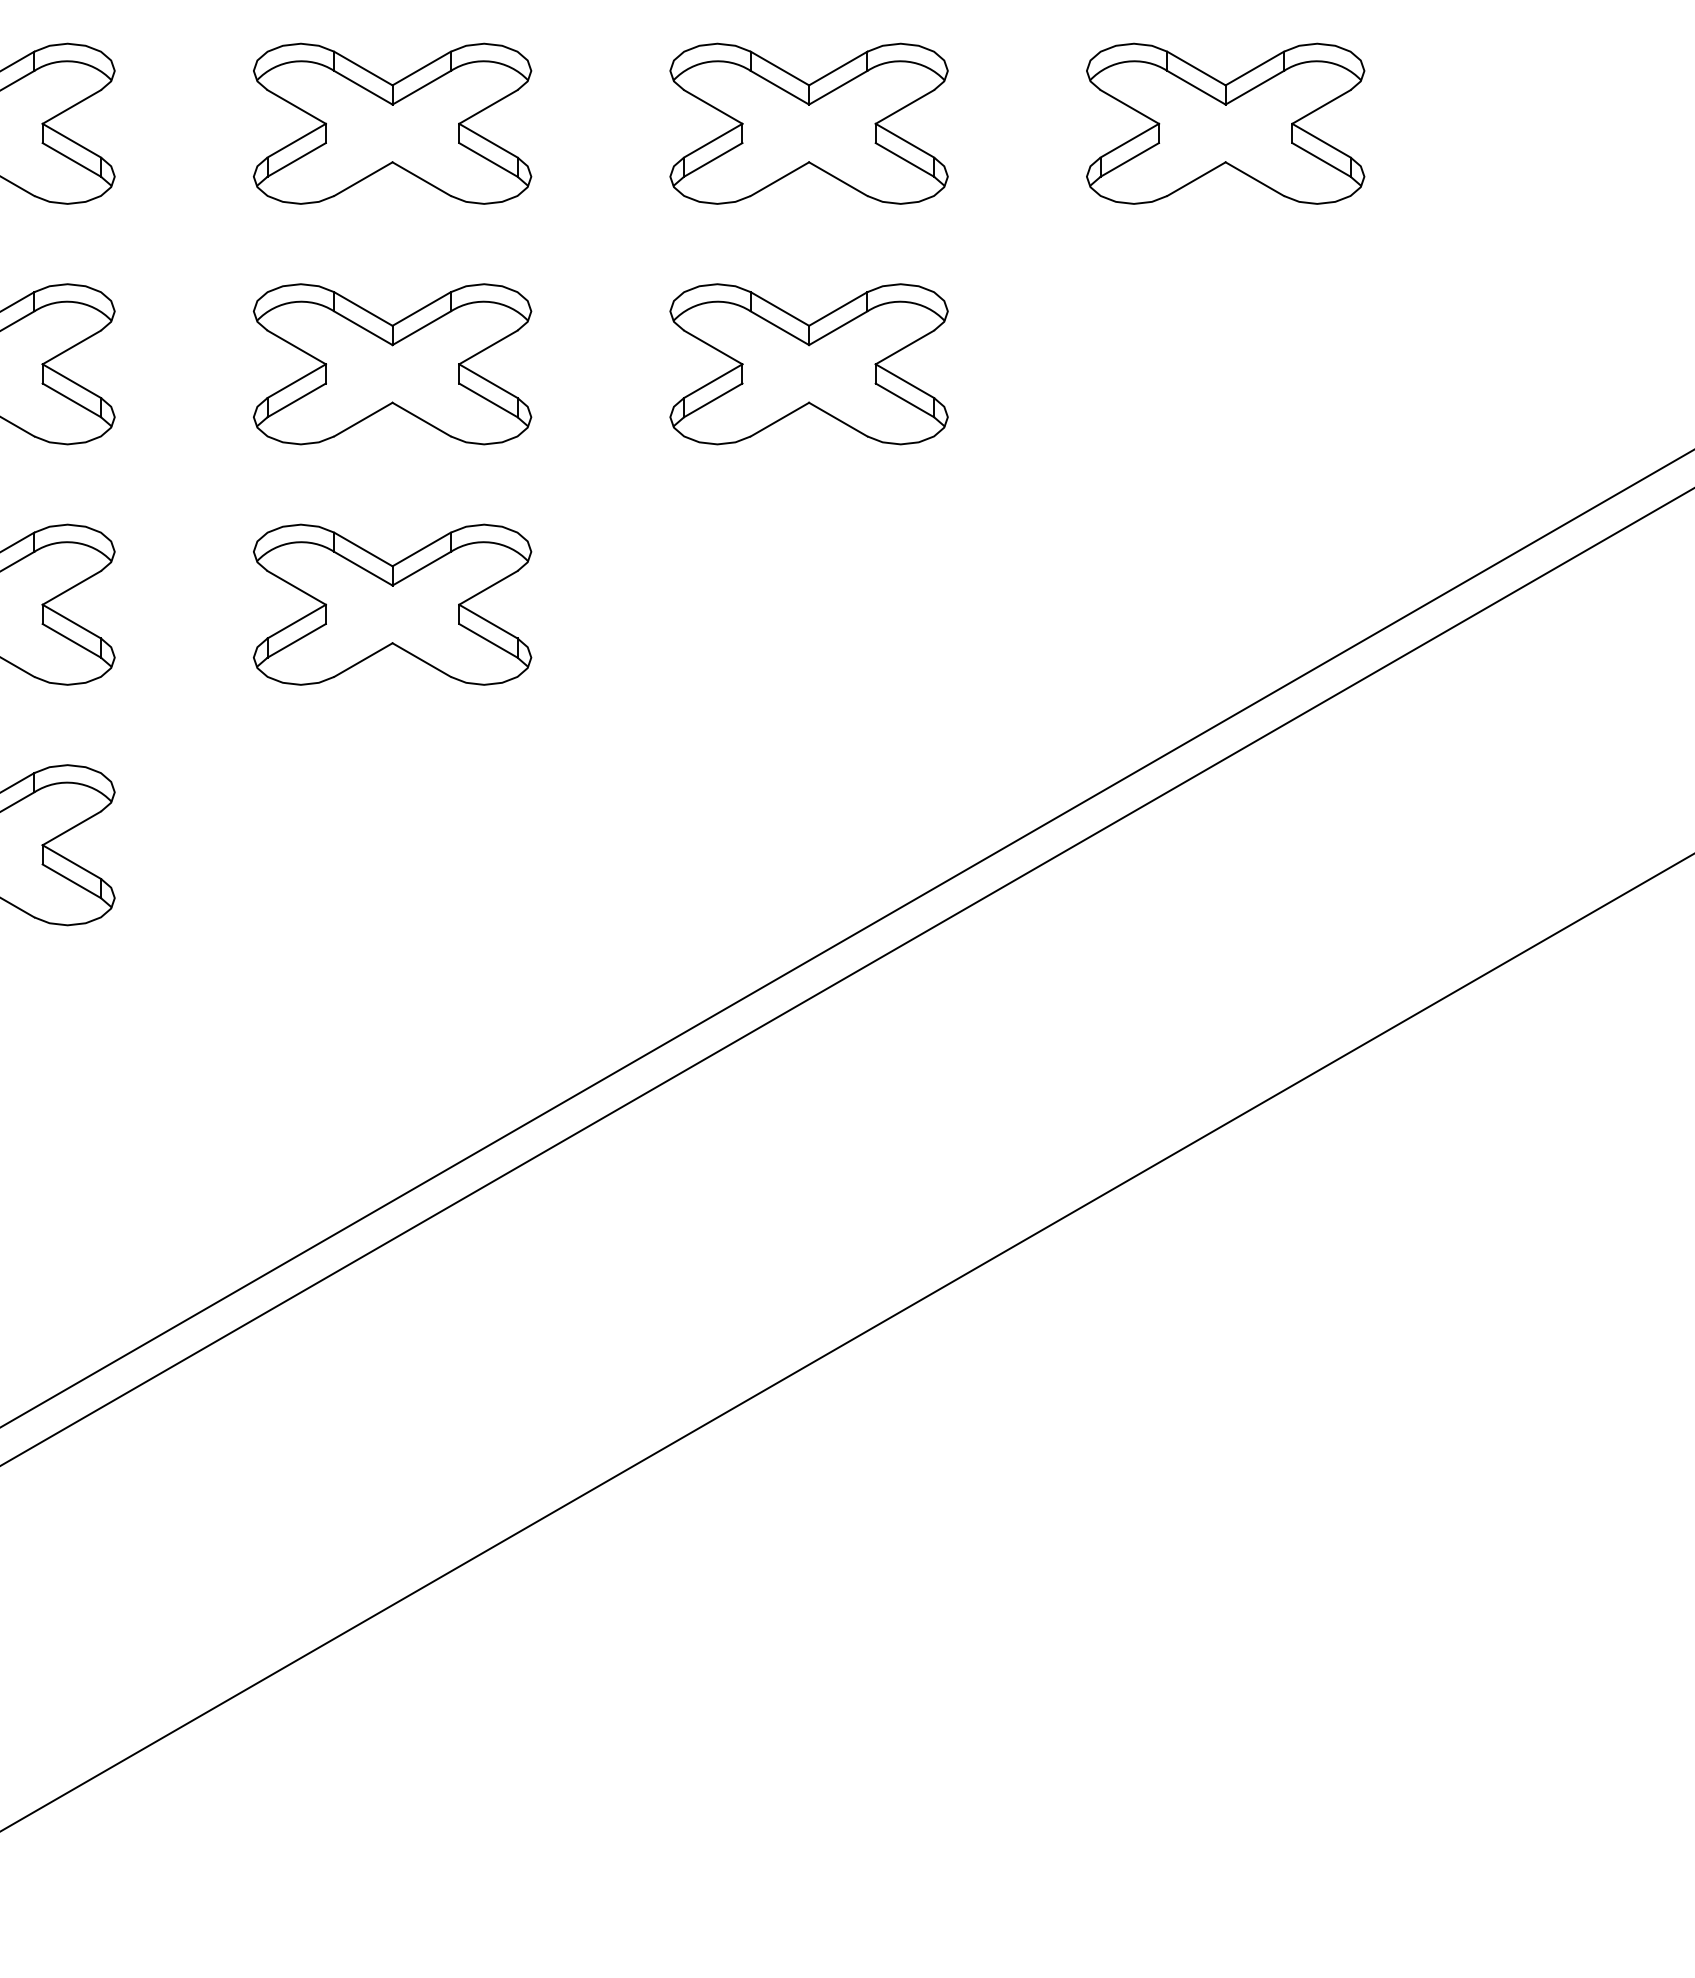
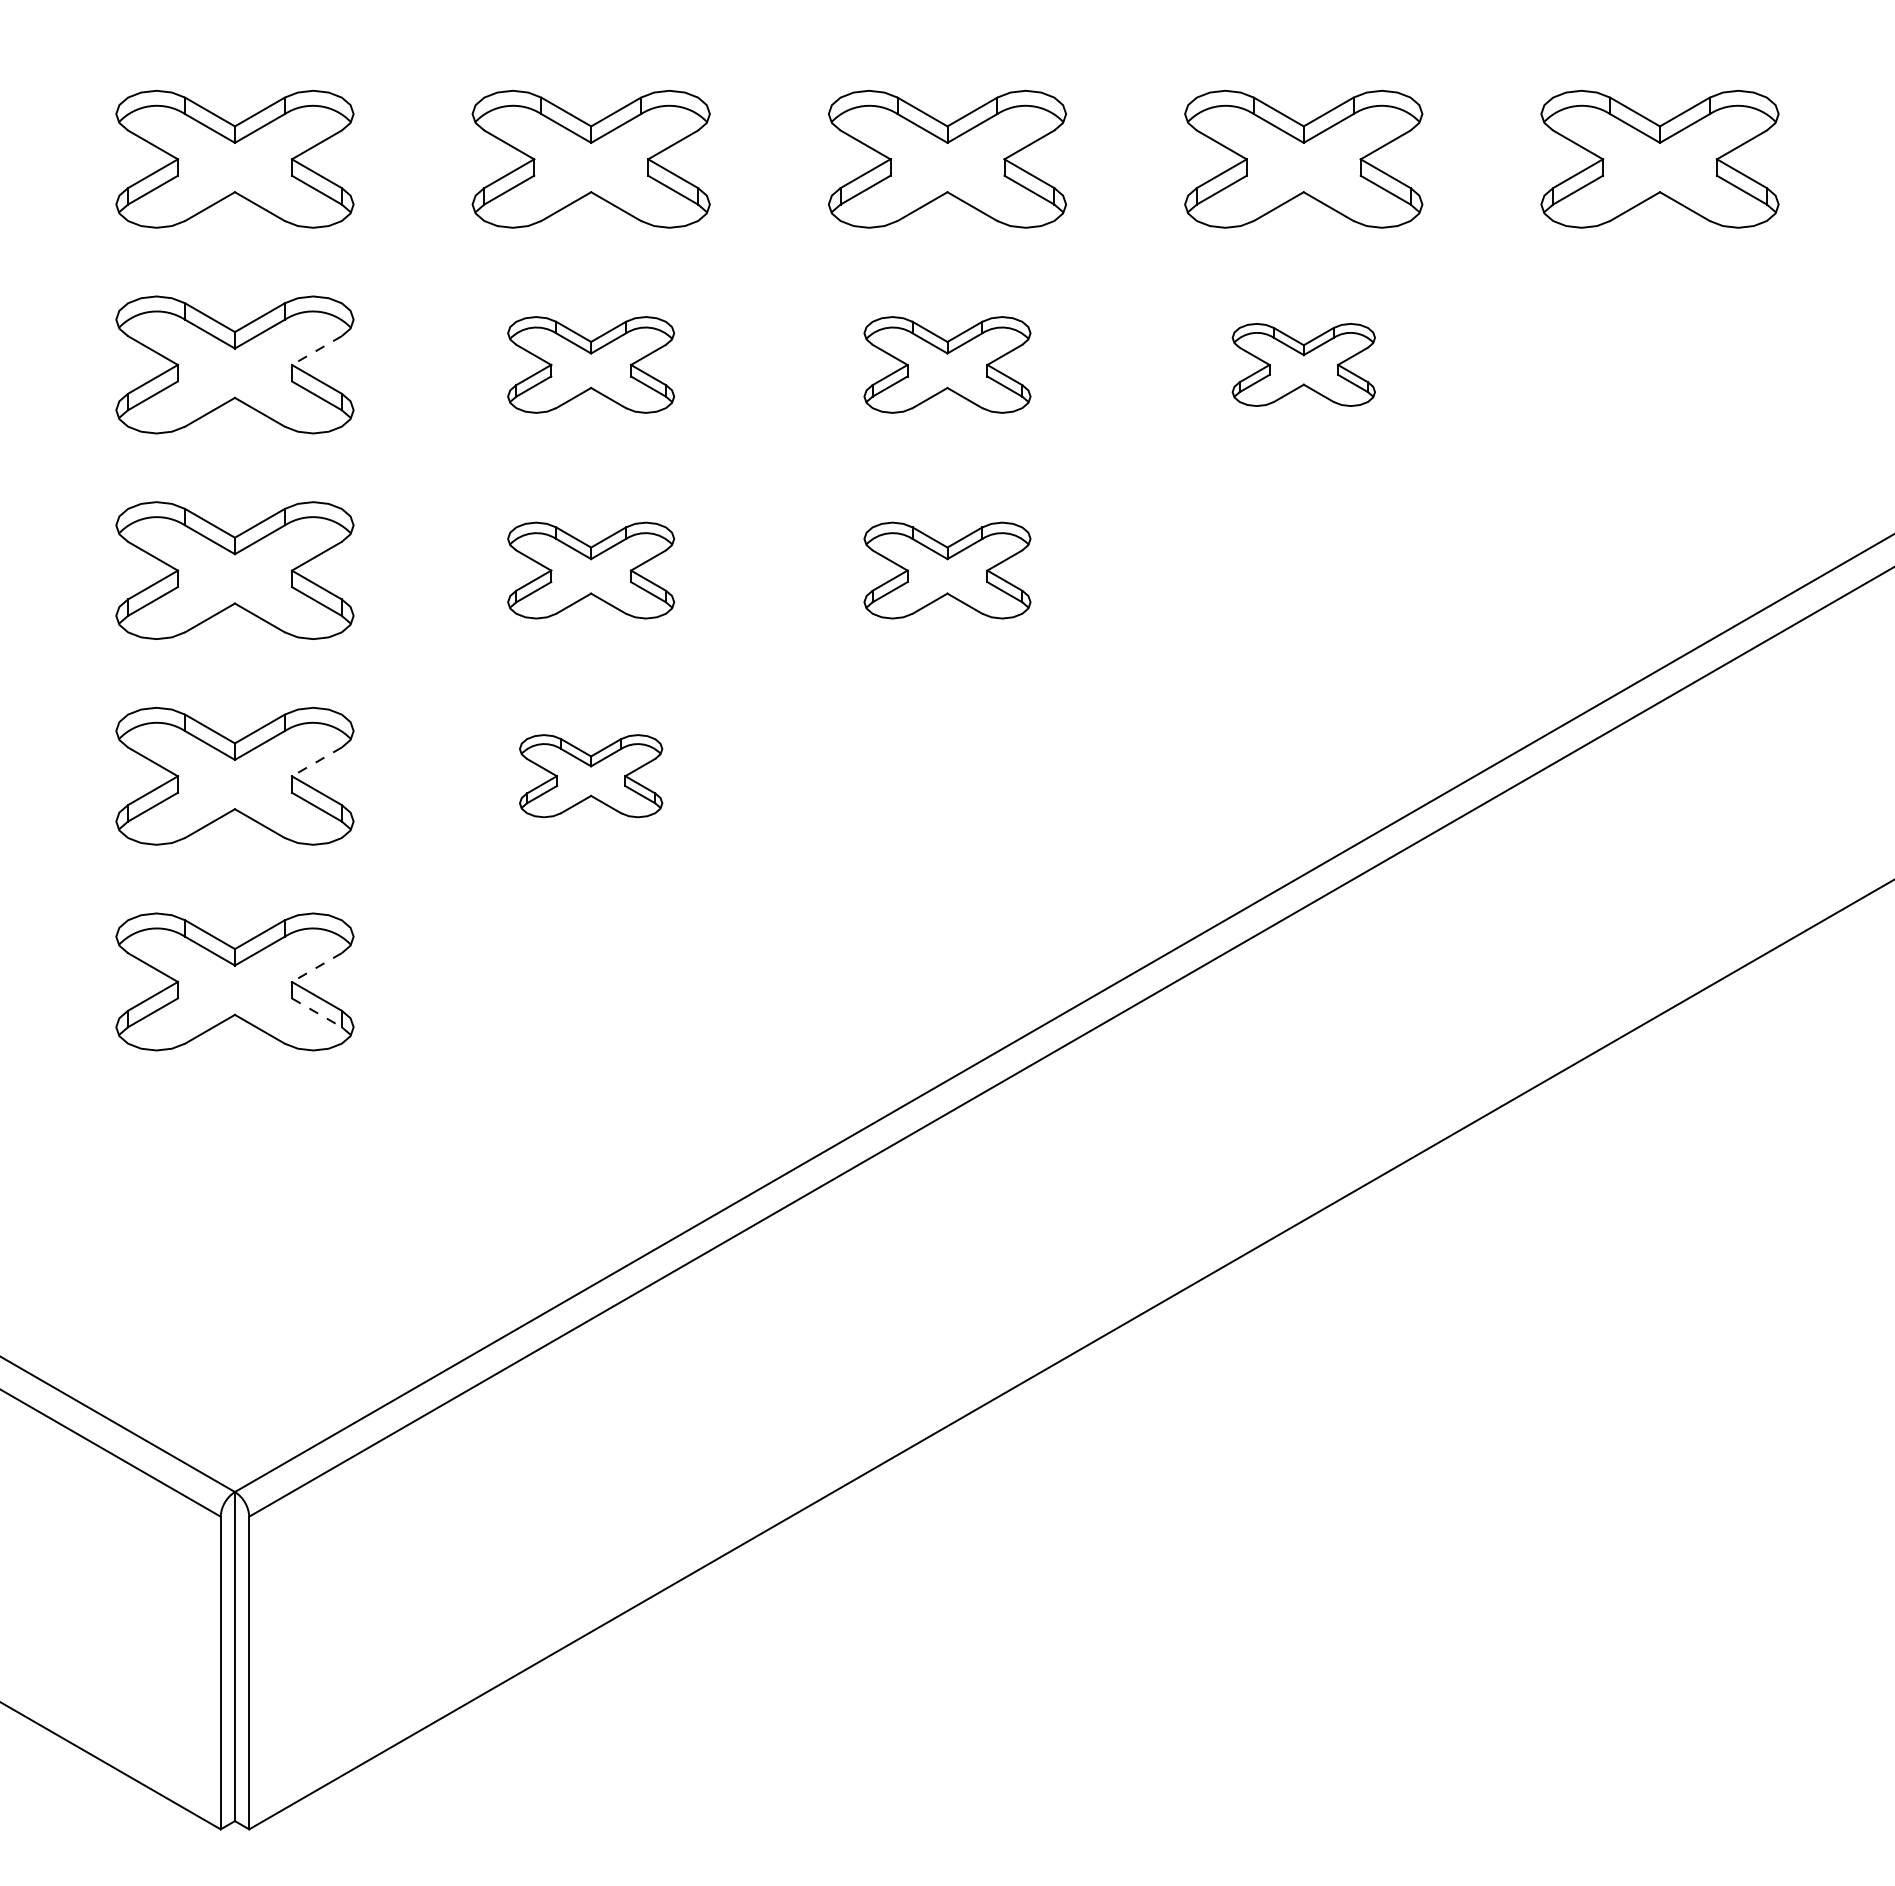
line: (71, 106) -> (316, 350), solid -> dashed
part: (391, 123) -> (590, 364), size x0.7
part: (809, 123) -> (947, 364), size x0.7
part: (1225, 123) -> (1303, 364), size x0.6
part: (391, 364) -> (590, 570), size x0.7
part: (809, 364) -> (947, 570), size x0.7
line: (71, 587) -> (316, 761), solid -> dashed
part: (391, 603) -> (590, 775), size x0.6
line: (71, 828) -> (316, 967), solid -> dashed
line: (71, 880) -> (316, 1012), solid -> dashed

